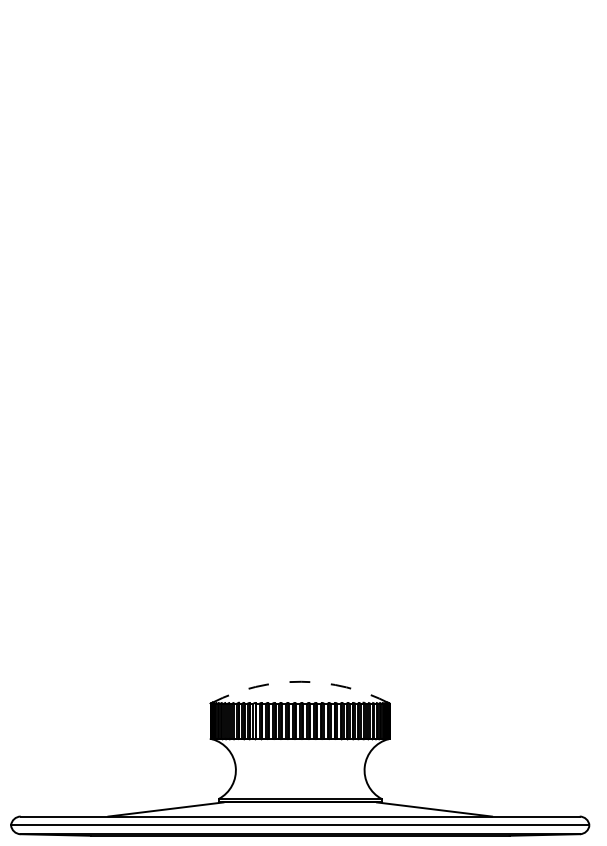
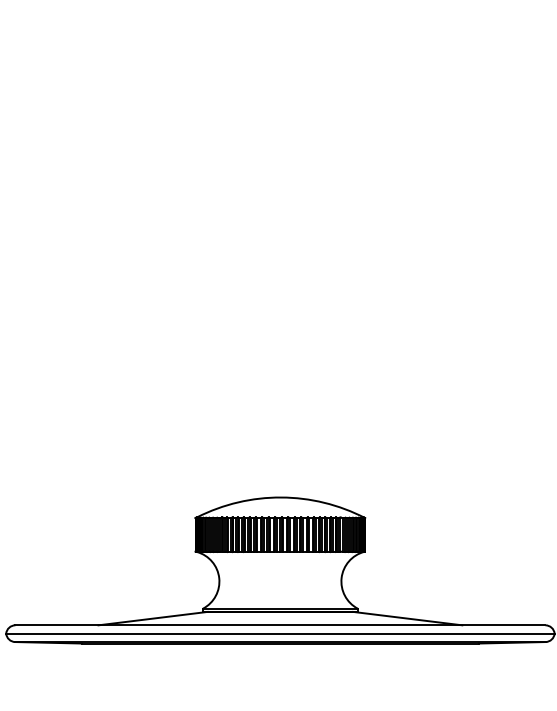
arc: (301, 681) -> (281, 497), dashed -> solid

